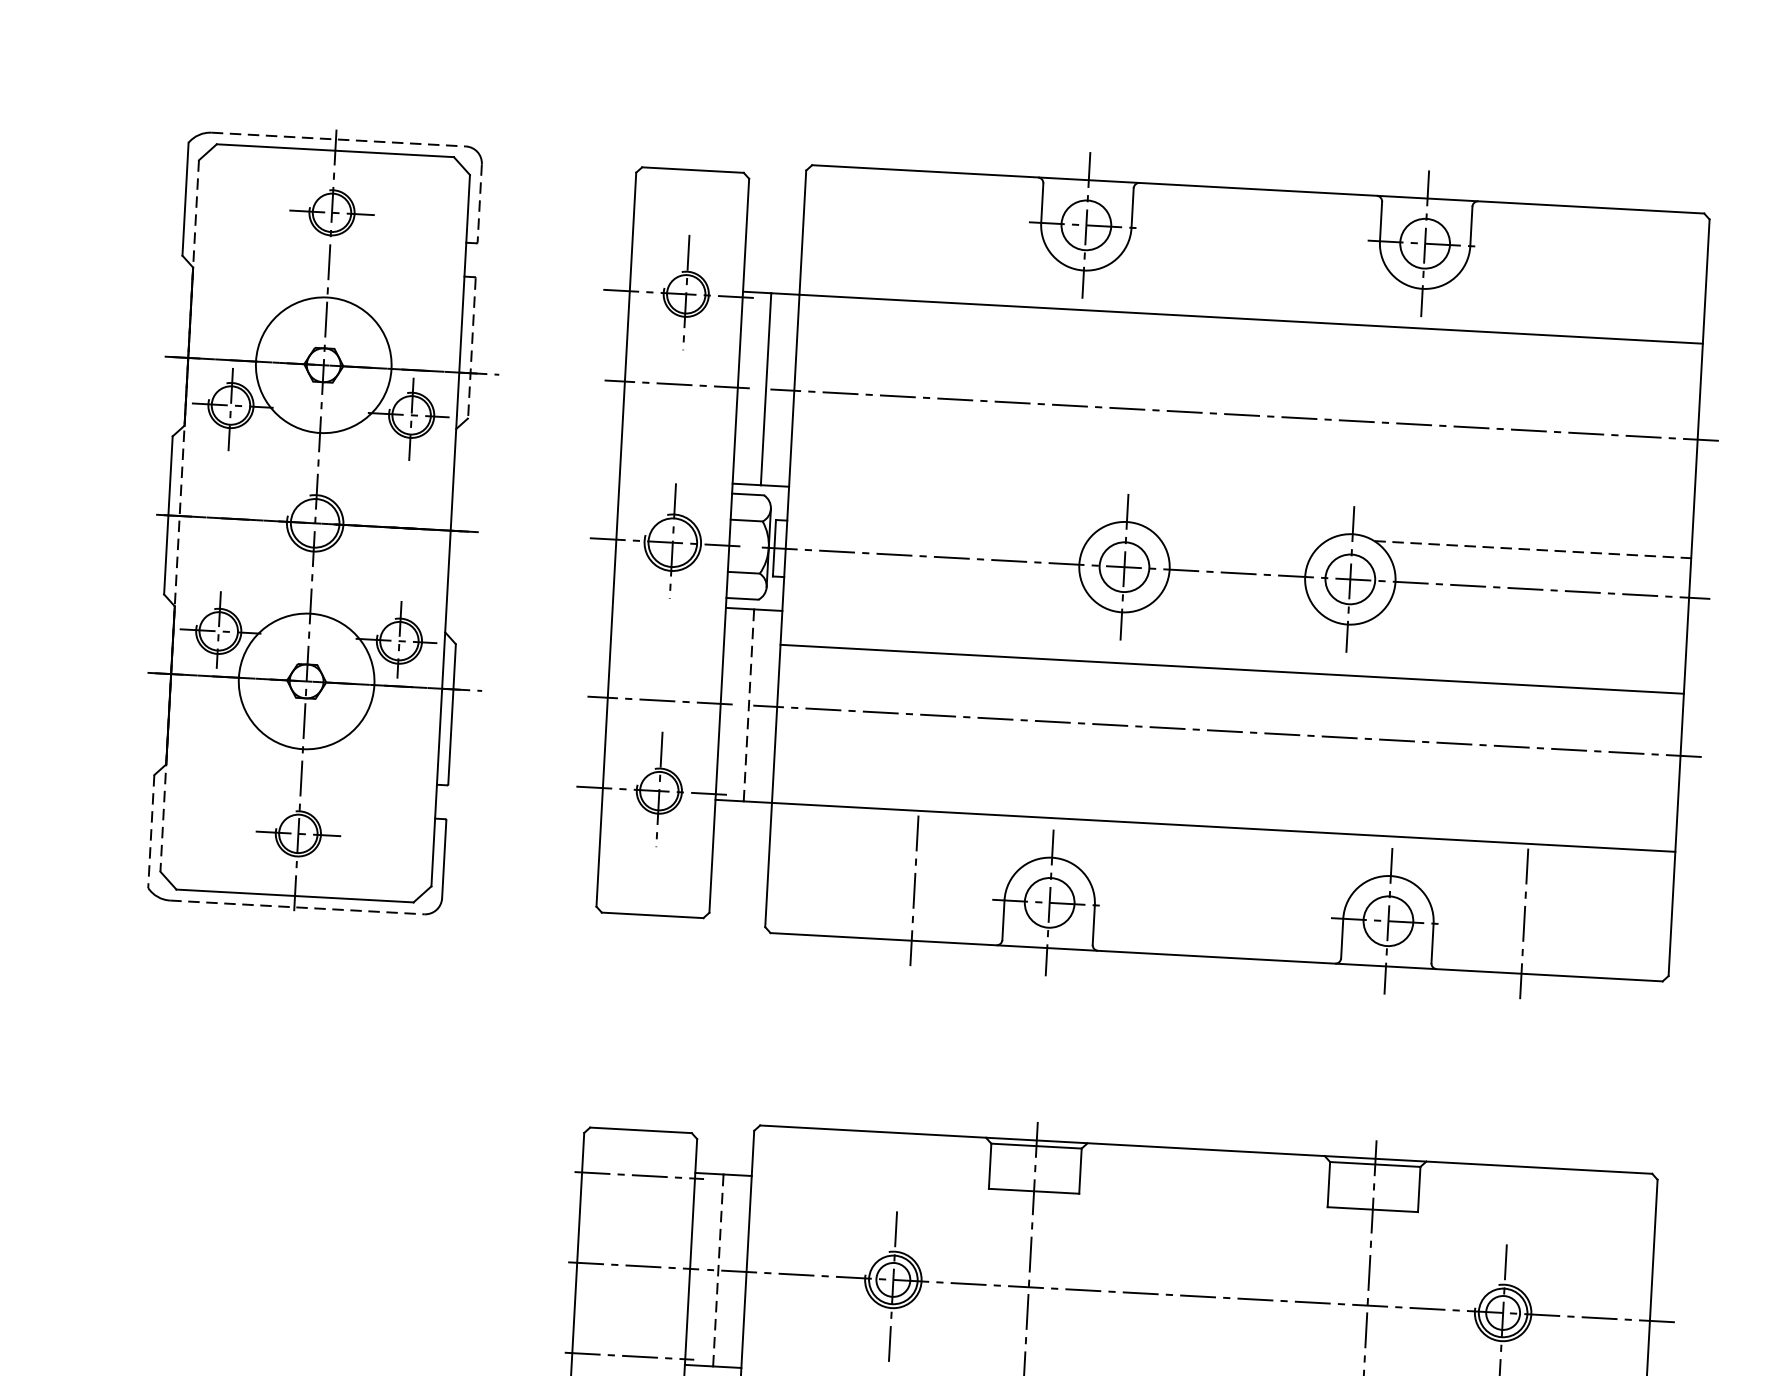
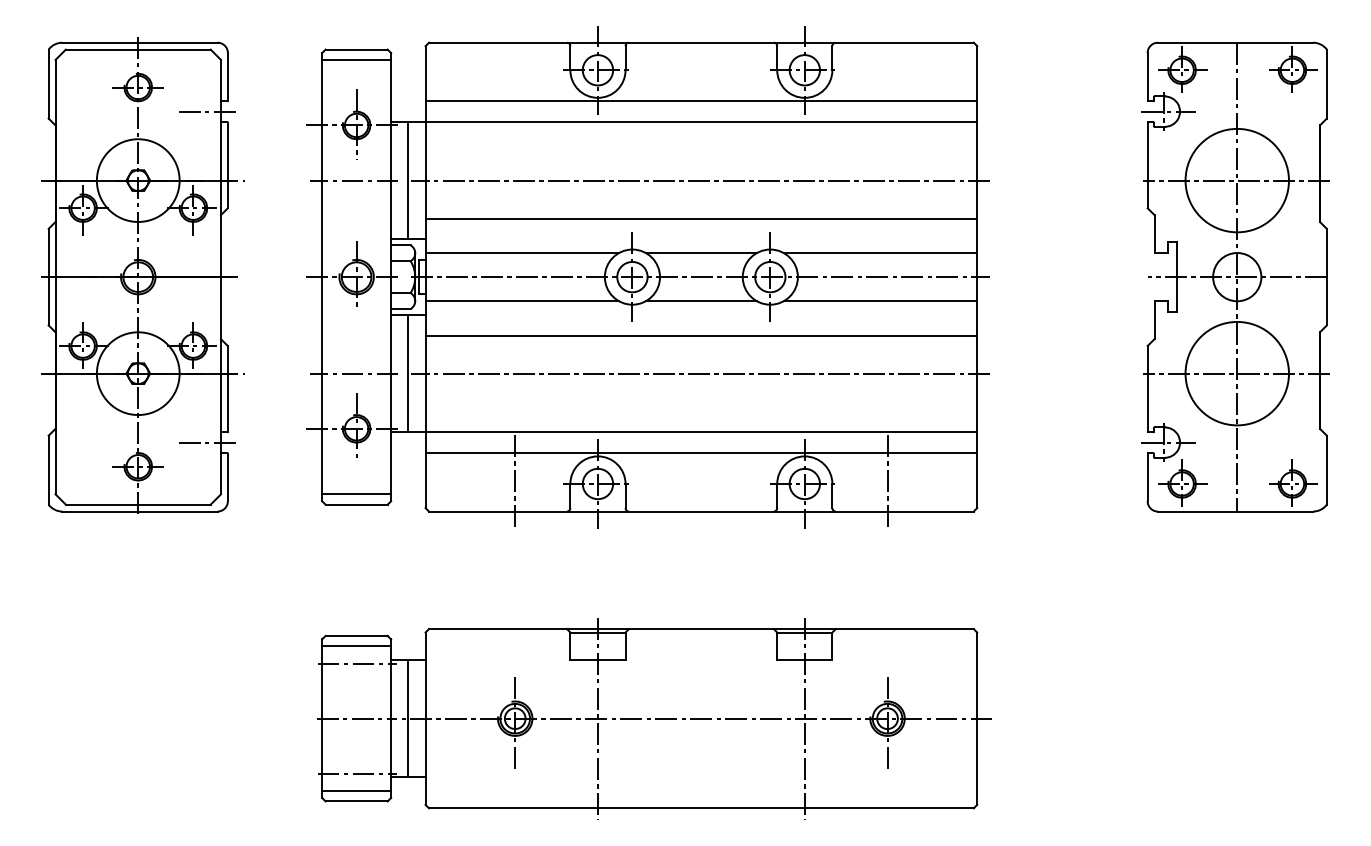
line: (339, 139) -> (140, 42), dashed -> solid
line: (691, 186) -> (356, 59), added
line: (479, 202) -> (227, 76), dashed -> solid
line: (441, 258) -> (206, 111), added
line: (1253, 285) -> (701, 101), added
line: (471, 348) -> (227, 165), dashed -> solid
line: (1242, 477) -> (701, 218), added
line: (179, 516) -> (55, 277), dashed -> solid
line: (946, 518) -> (522, 253), added
line: (1239, 534) -> (701, 253), added
line: (1532, 550) -> (880, 253), dashed -> solid
line: (942, 597) -> (522, 301), added
line: (1235, 613) -> (701, 301), added
line: (1528, 629) -> (880, 301), added
line: (749, 705) -> (408, 373), dashed -> solid
line: (412, 800) -> (206, 442), added
line: (151, 832) -> (48, 470), dashed -> solid
line: (1222, 860) -> (701, 452), added
line: (653, 898) -> (356, 494), added
line: (298, 907) -> (140, 511), dashed -> solid
line: (639, 1147) -> (356, 646), added
line: (718, 1270) -> (408, 718), dashed -> solid

